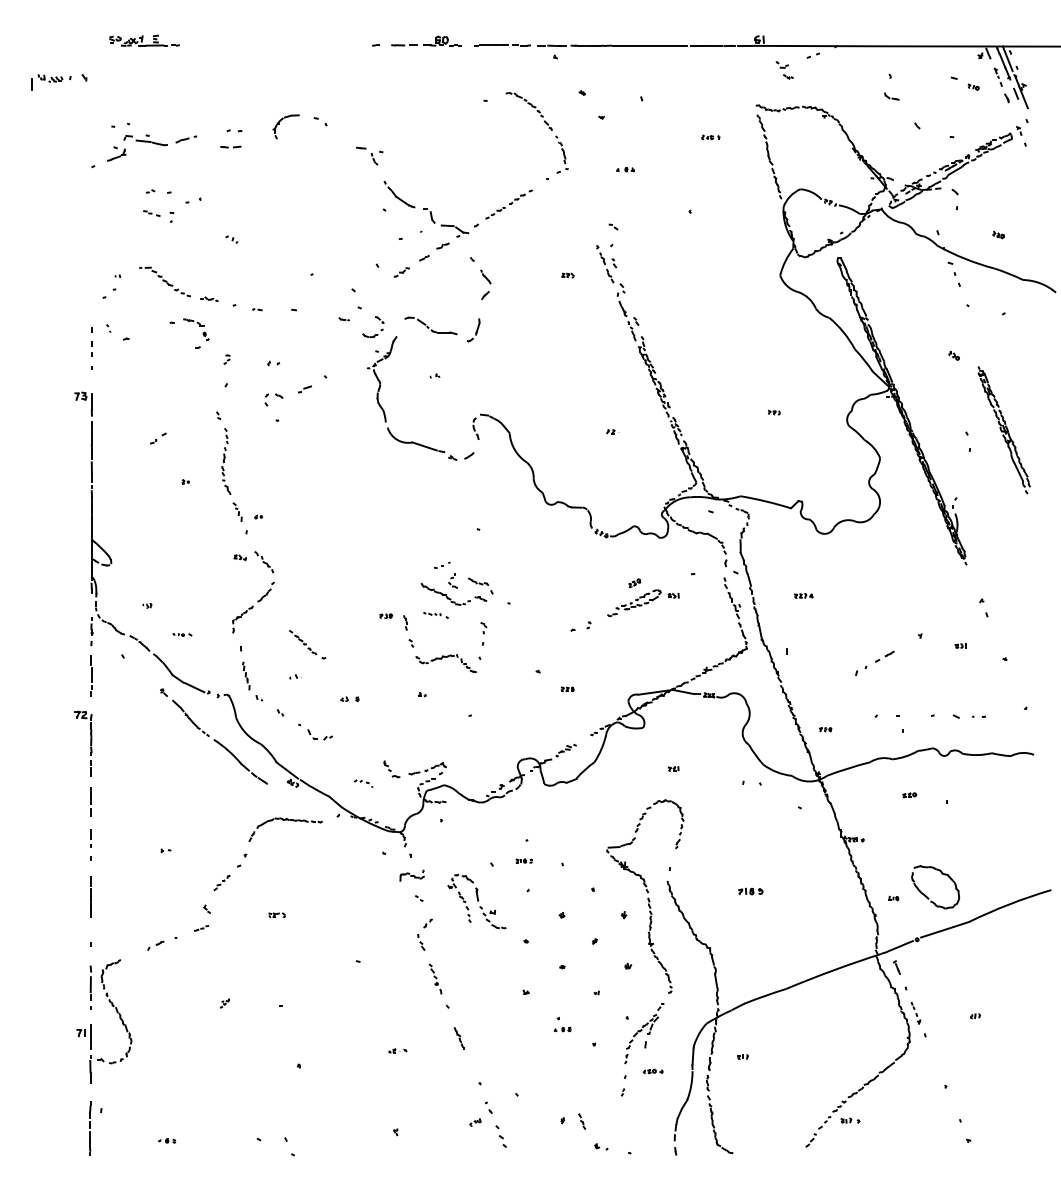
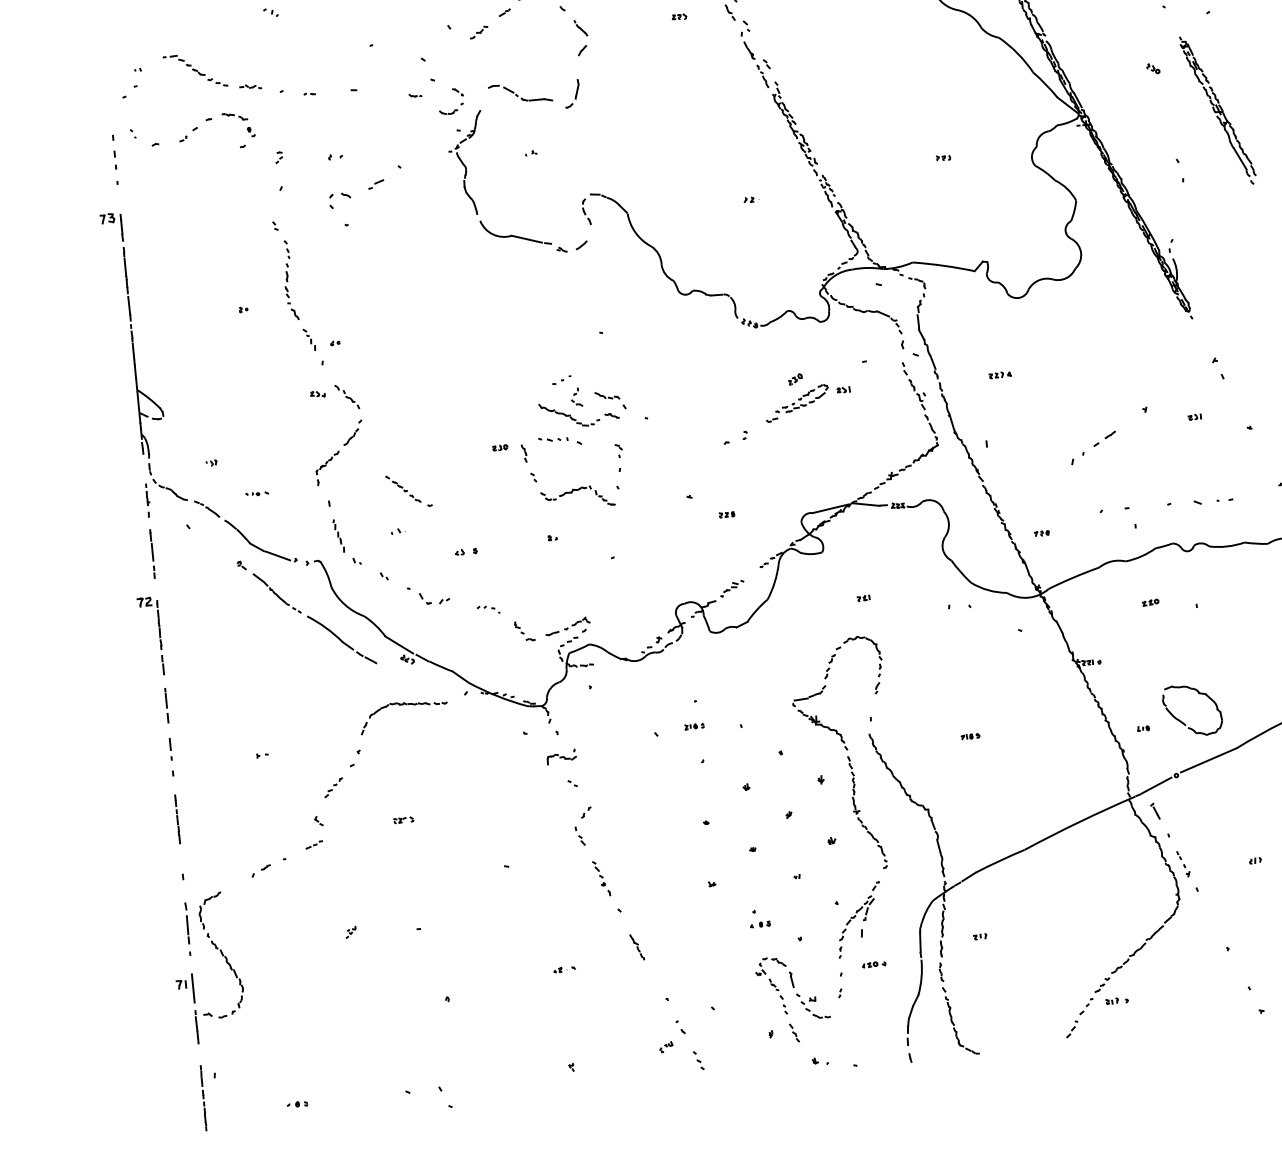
part: (1003, 430) -> (1217, 110), moved
part: (158, 438) -> (188, 134), moved
part: (436, 615) -> (560, 441), size x1.43
part: (363, 783) -> (488, 609), moved
part: (750, 890) -> (970, 735), size x0.62
part: (476, 901) -> (791, 988), moved
part: (500, 1136) -> (697, 1060), size x0.71

